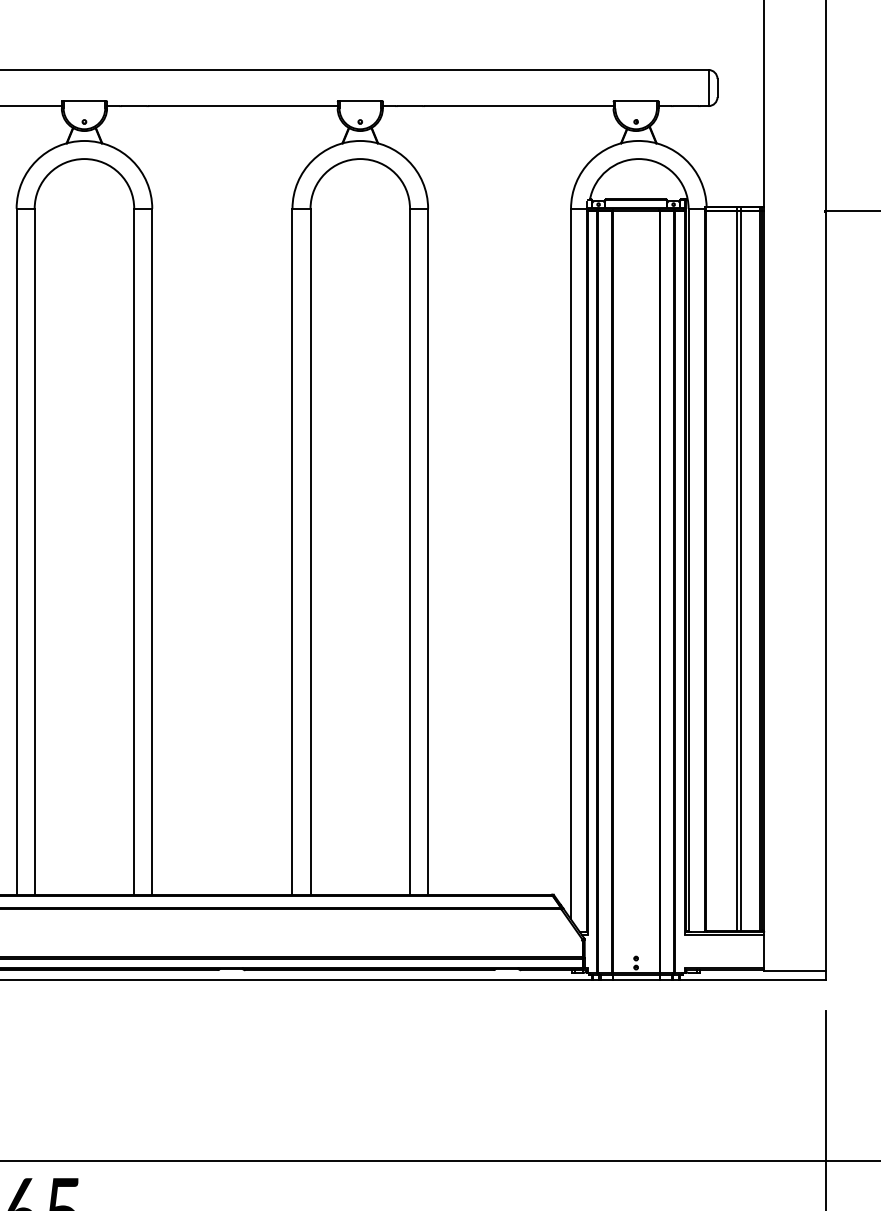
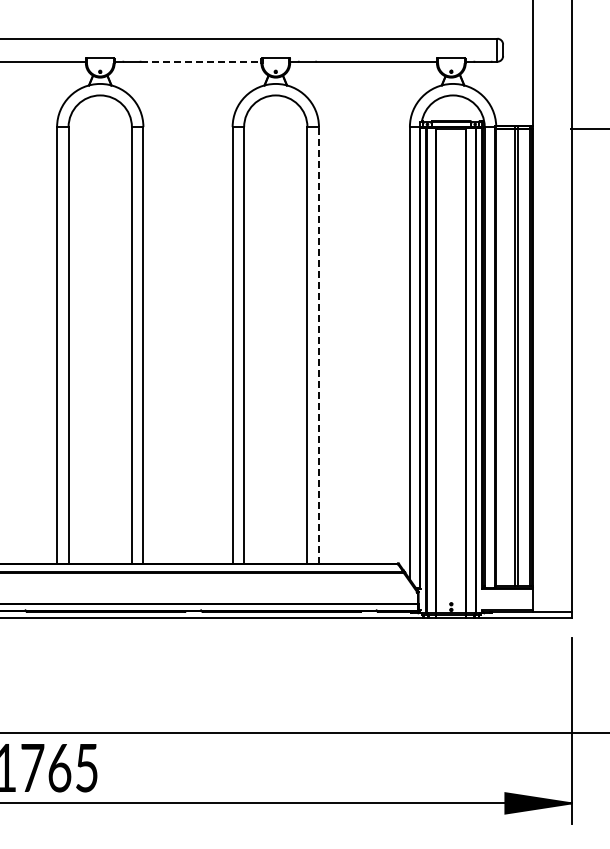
line: (243, 105) -> (201, 61), solid -> dashed
line: (427, 550) -> (318, 344), solid -> dashed

